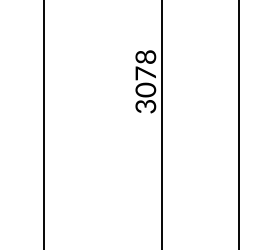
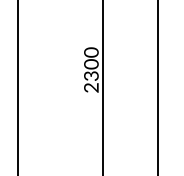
text: (145, 81) -> (91, 69), 3078 -> 2300

